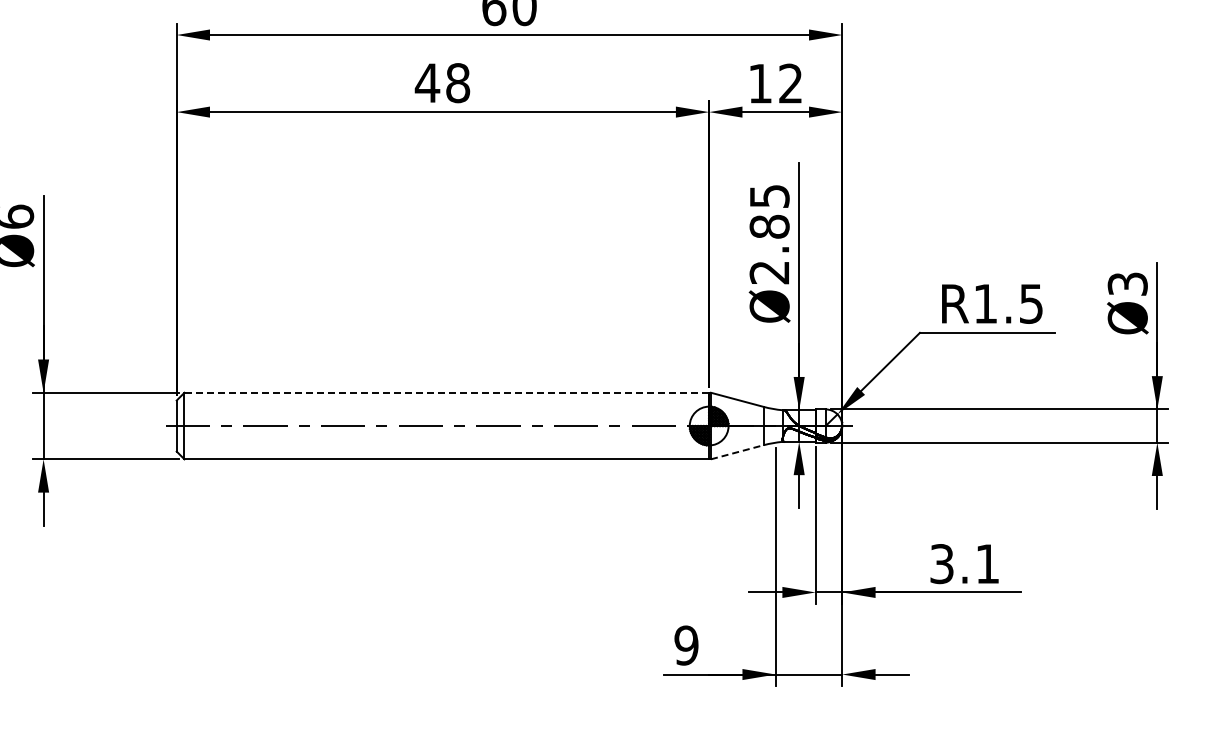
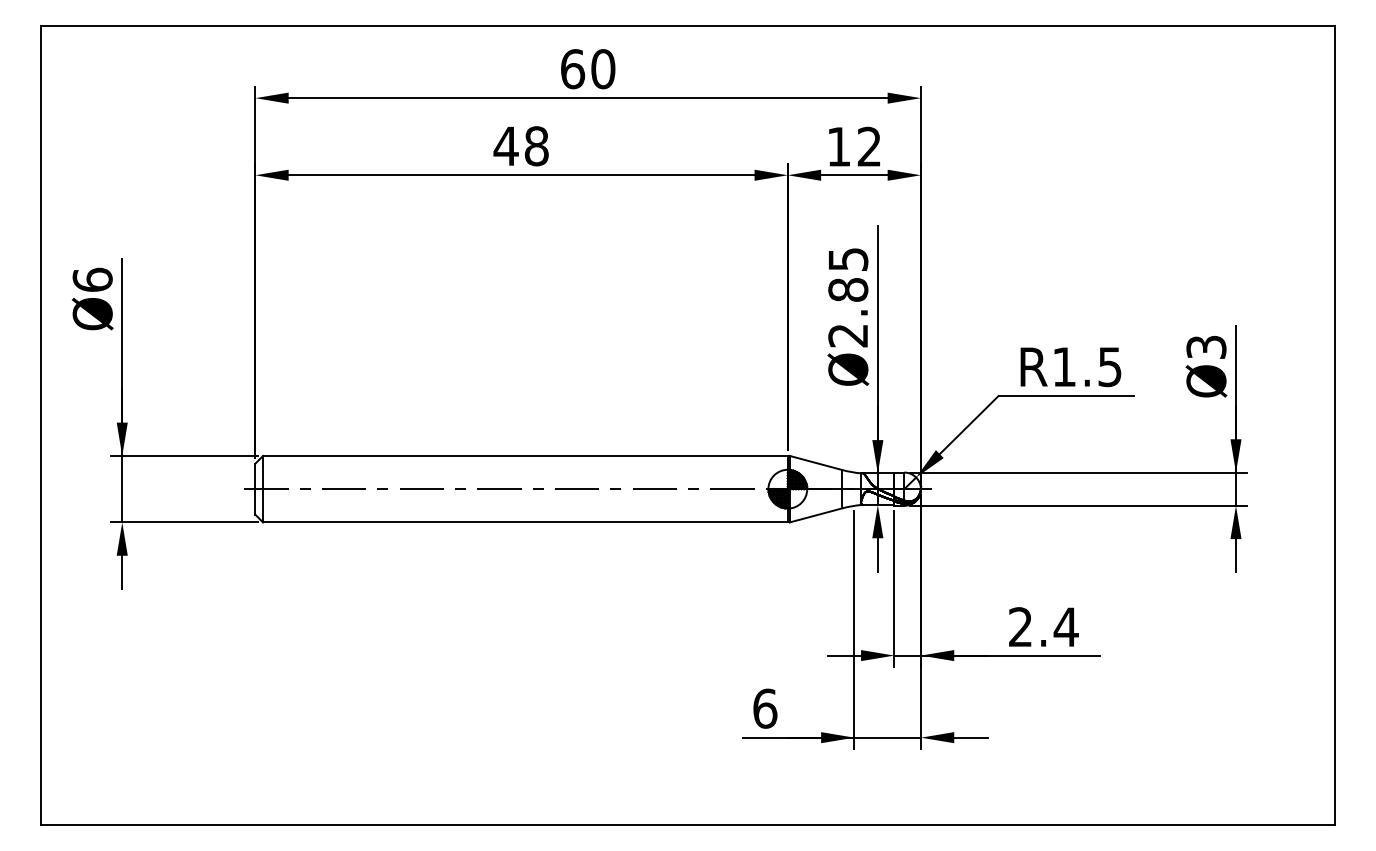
line: (445, 392) -> (524, 455), dashed -> solid
line: (737, 452) -> (816, 515), dashed -> solid
text: (964, 564) -> (1043, 627), 3.1 -> 2.4
text: (686, 645) -> (765, 708), 9 -> 6

